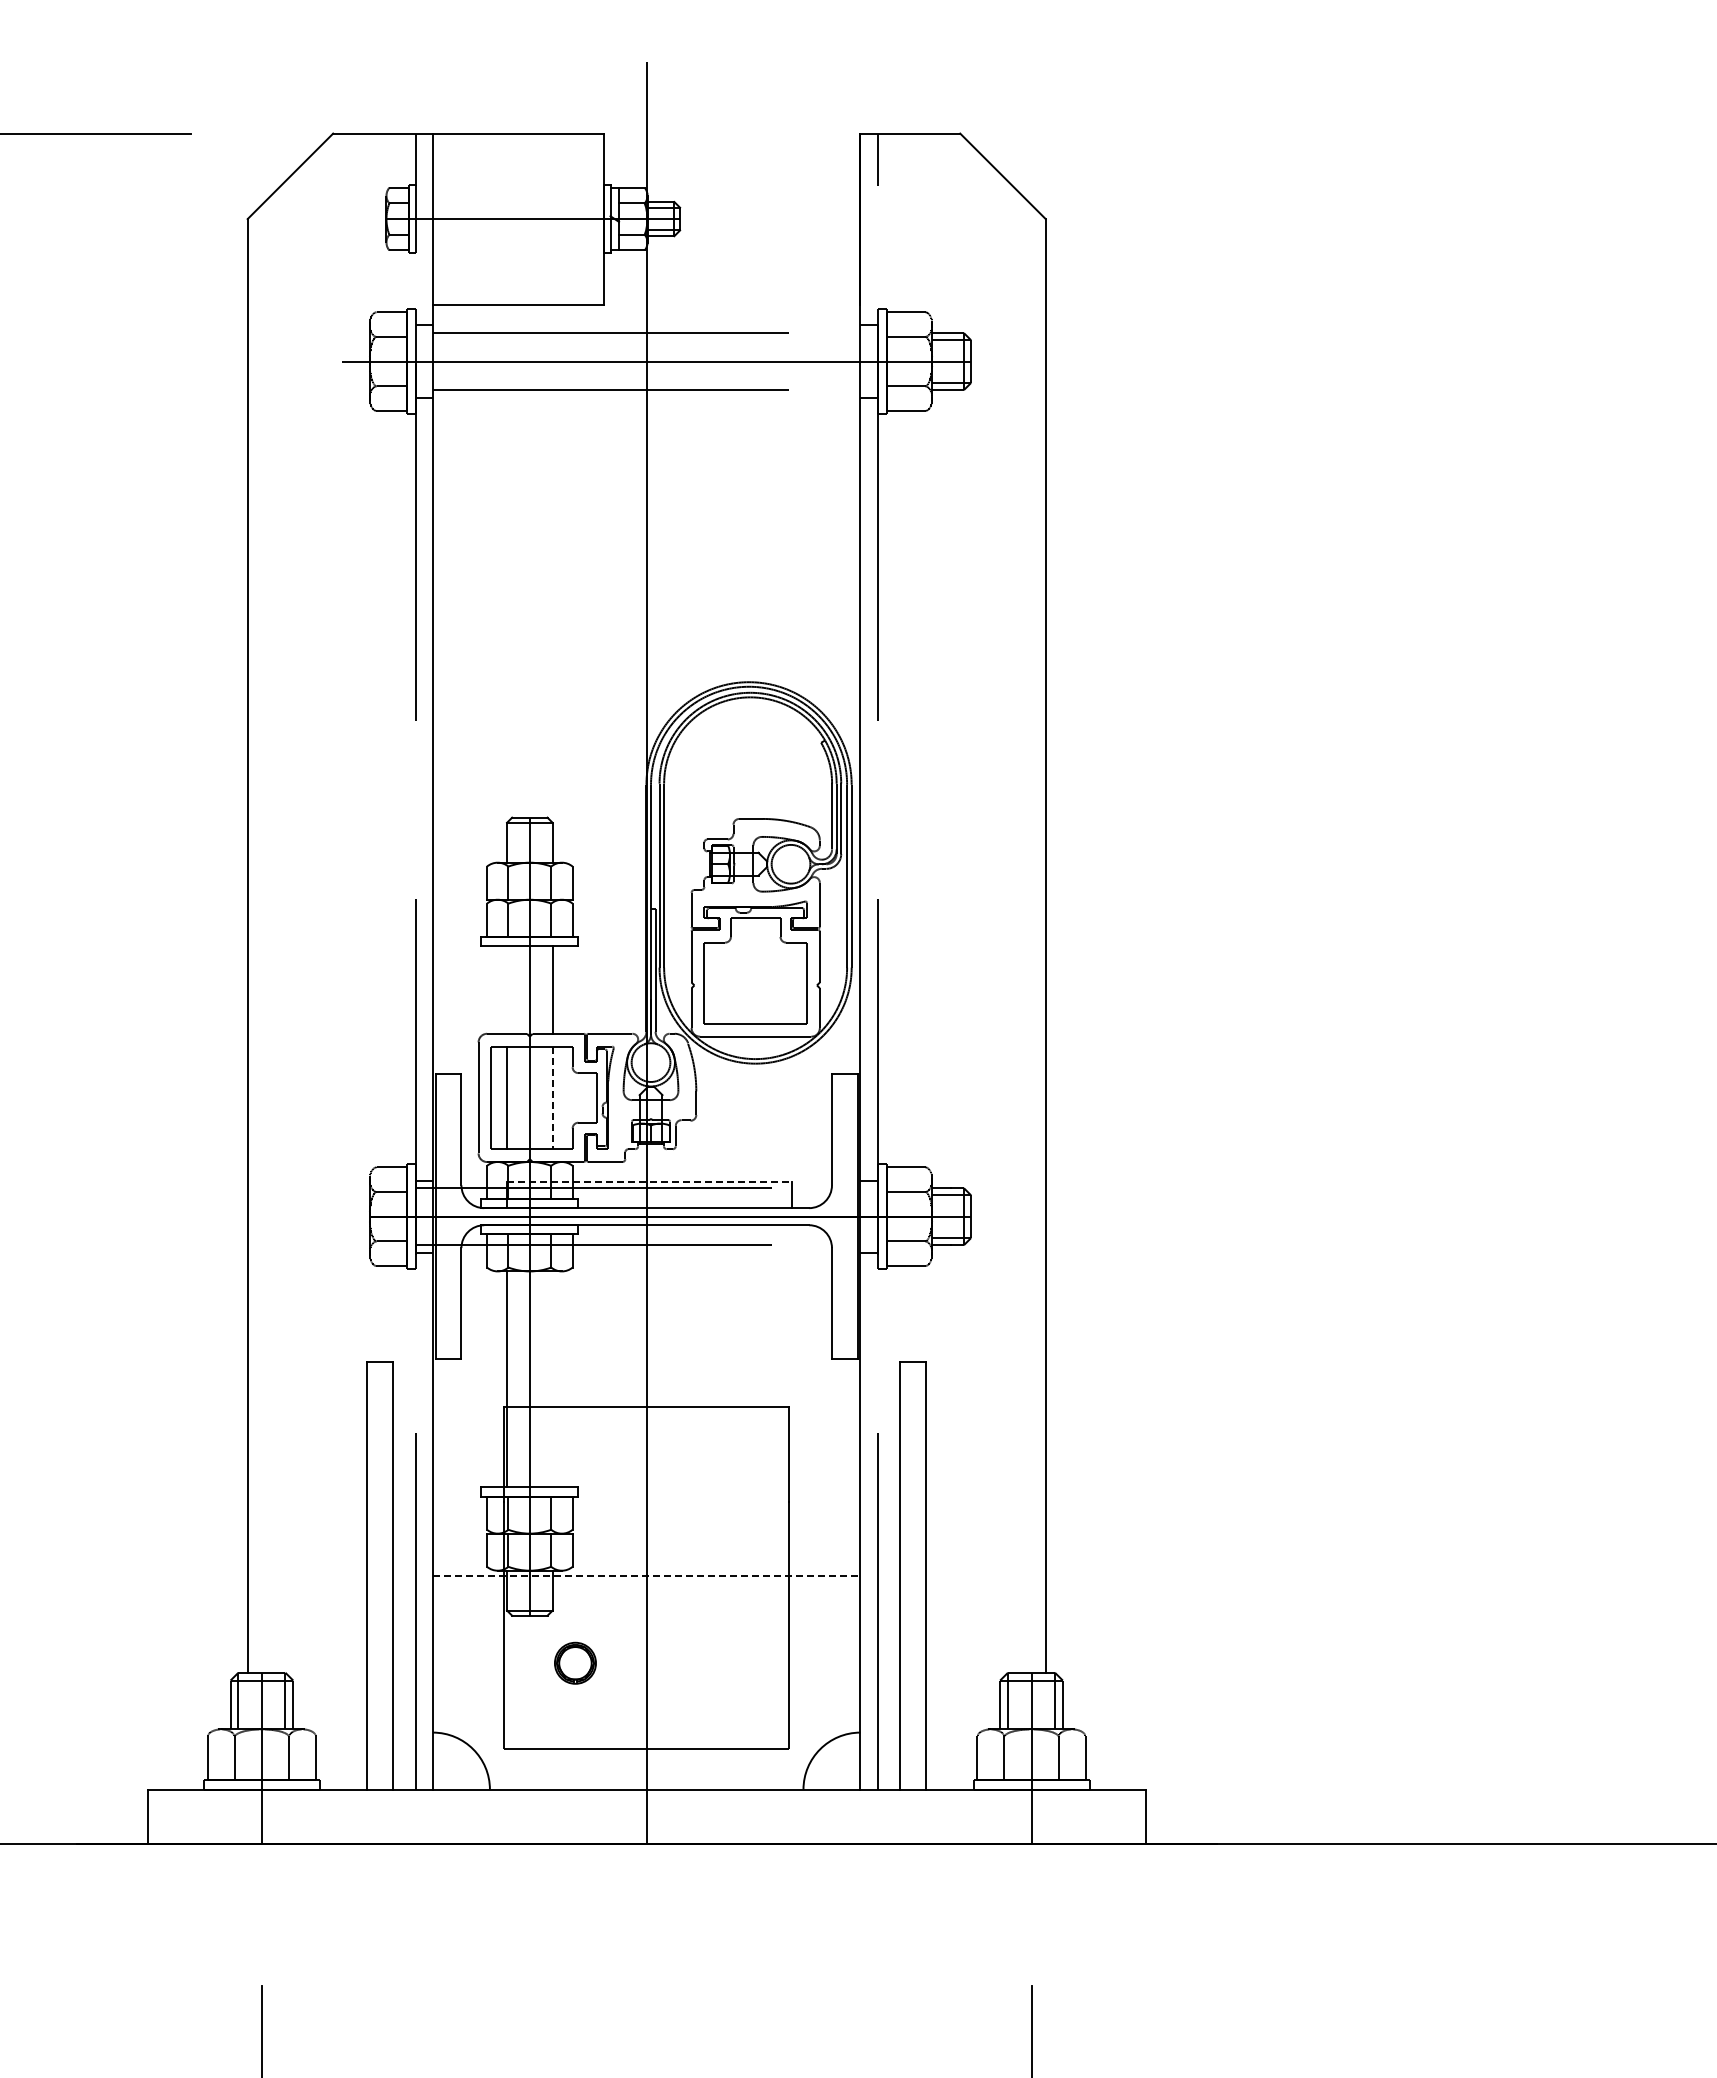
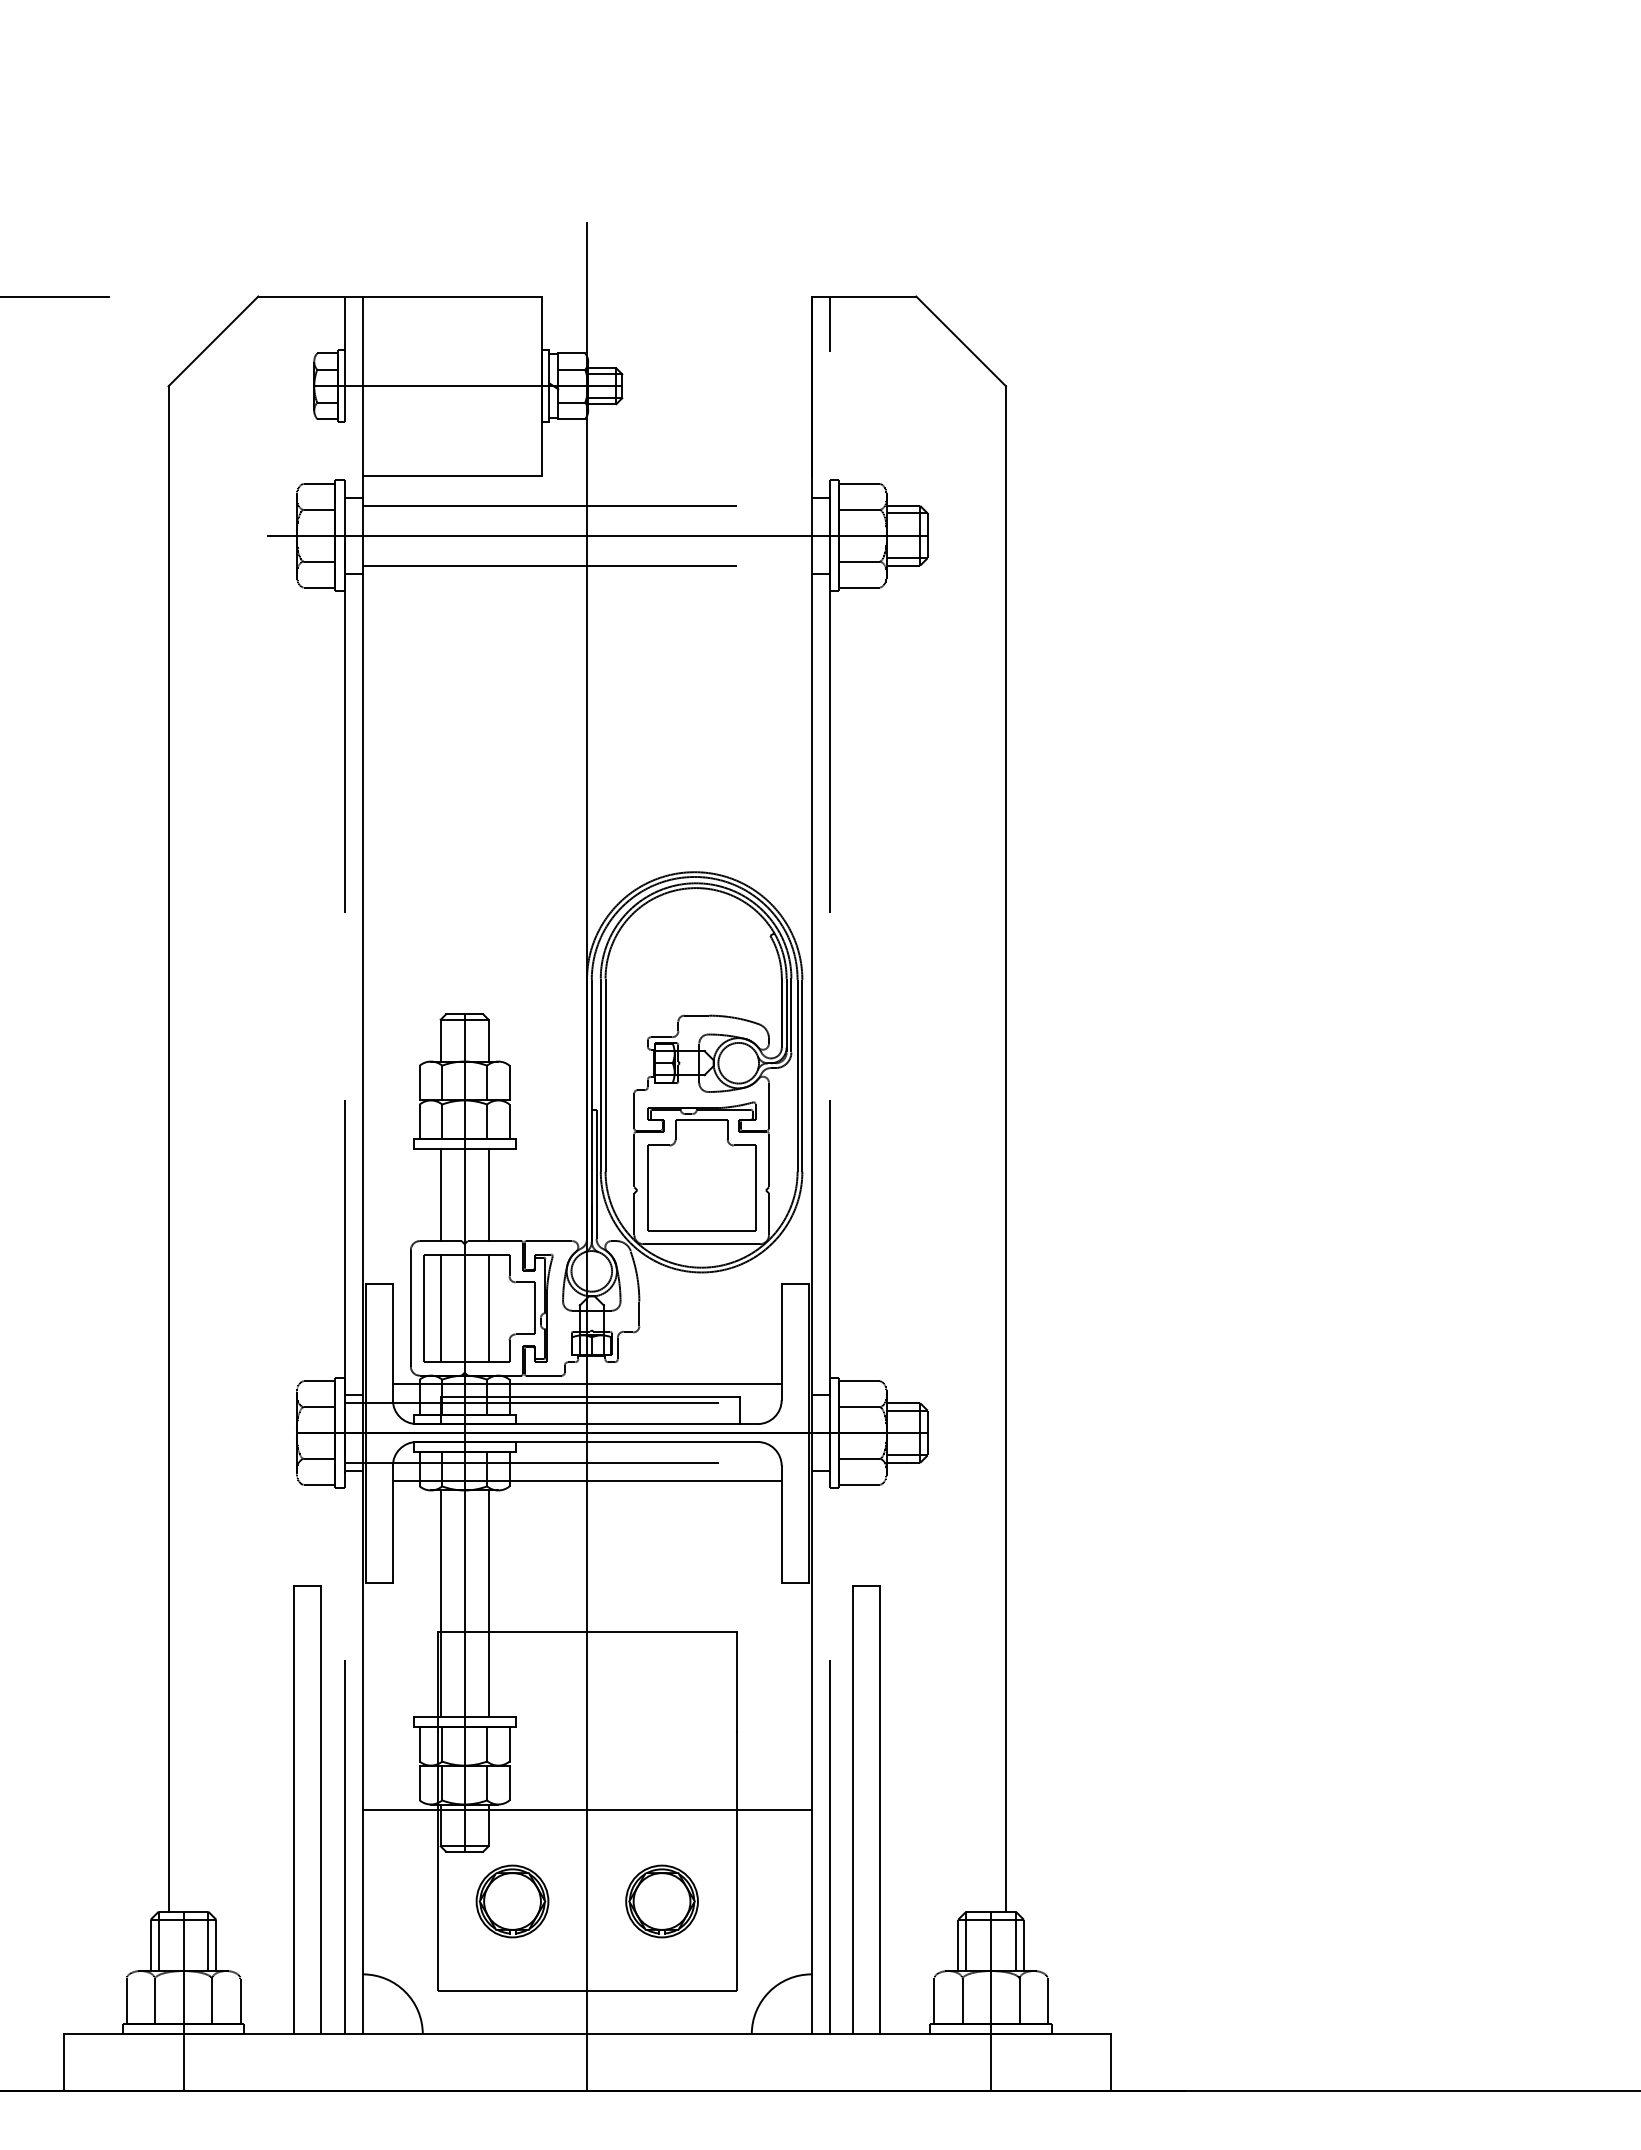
line: (507, 989) -> (441, 1194), added
line: (552, 1098) -> (488, 1309), dashed -> solid
line: (646, 1169) -> (587, 1383), added
line: (649, 1182) -> (590, 1397), dashed -> solid
line: (646, 1262) -> (587, 1481), added
line: (552, 1378) -> (488, 1602), added
line: (646, 1575) -> (587, 1809), dashed -> solid
part: (575, 1663) -> (512, 1901), size x1.67
part: (717, 1663) -> (661, 1901), added

